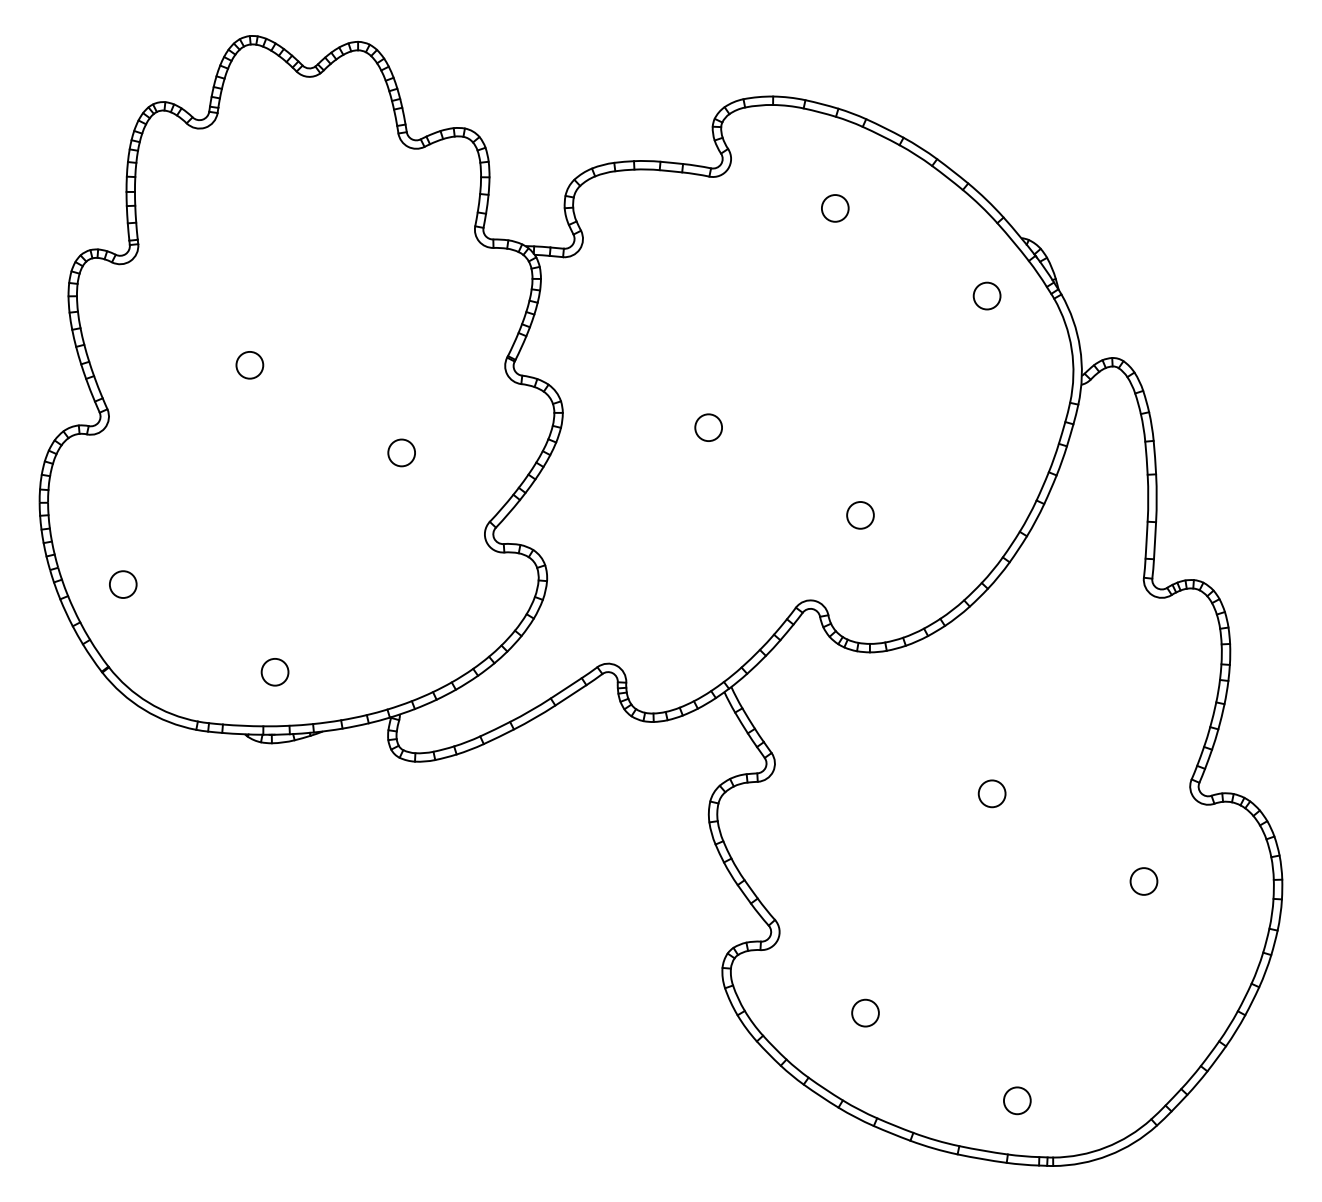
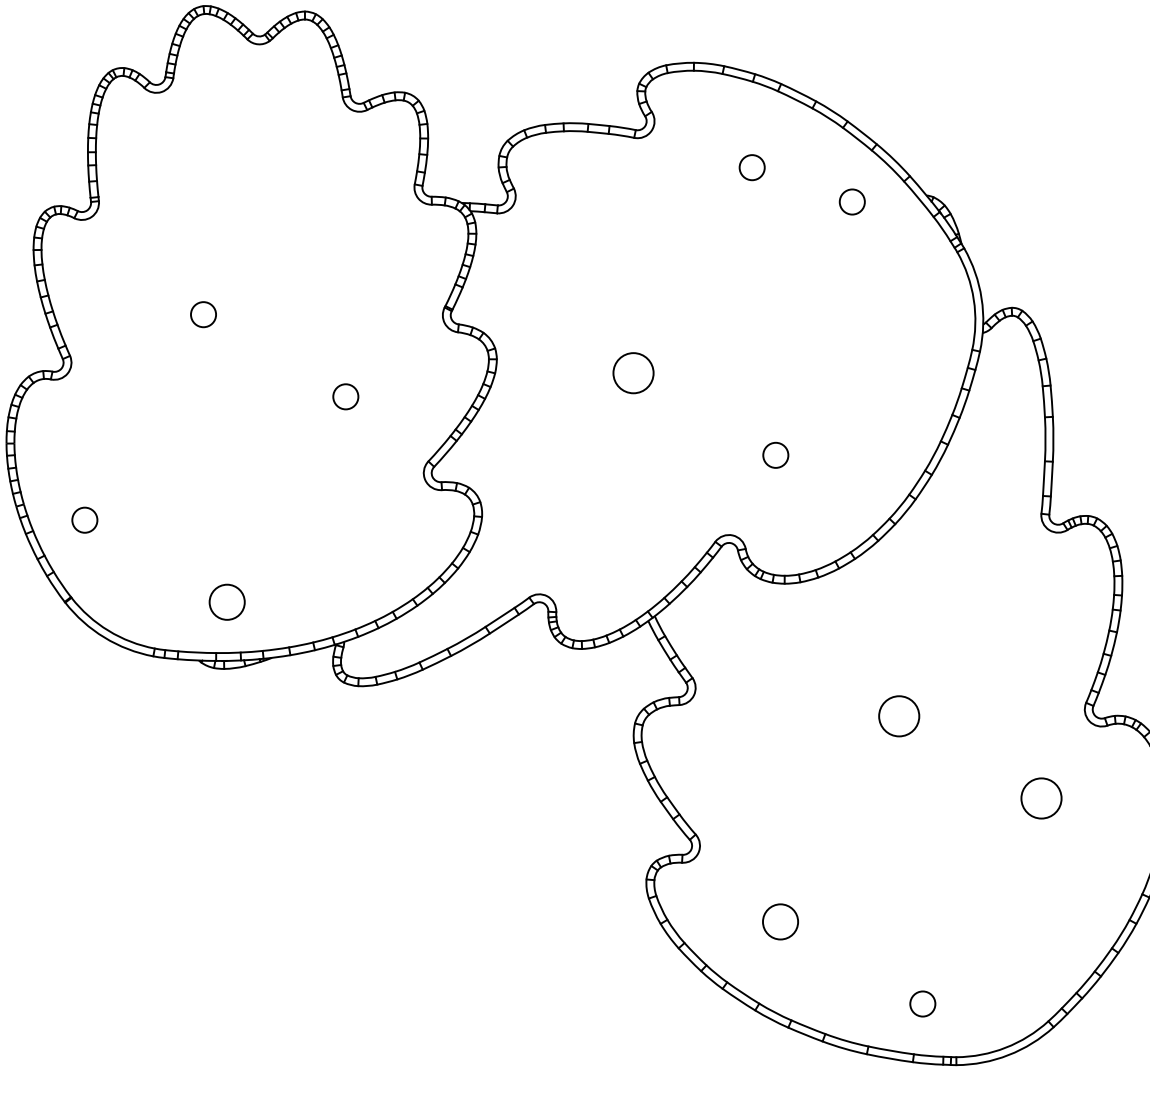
circle: (986, 295) -> (851, 201), moved
circle: (708, 427) -> (633, 372), size x1.6
circle: (274, 672) -> (226, 602), size x1.4
circle: (991, 793) -> (898, 716), size x1.6
circle: (1143, 881) -> (1041, 798), size x1.6
circle: (865, 1012) -> (780, 921), size x1.4

